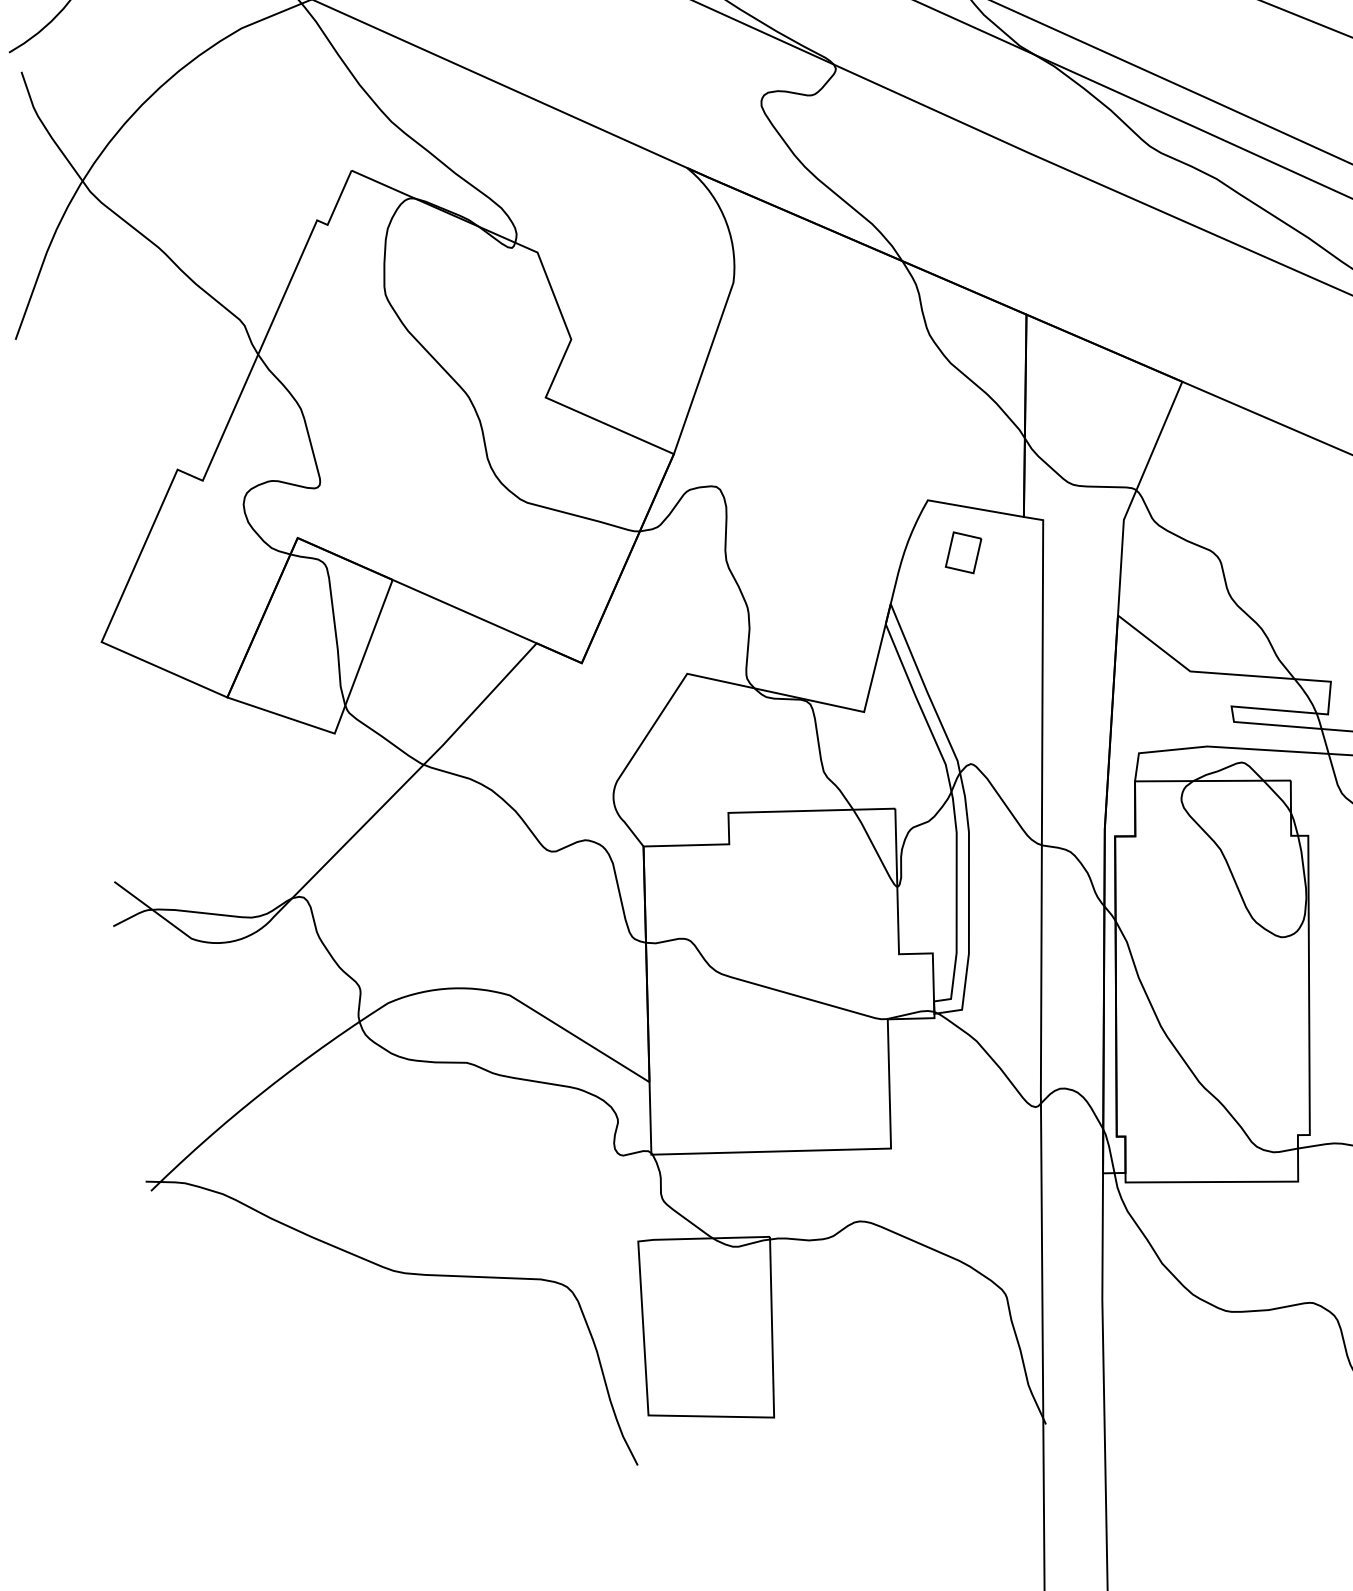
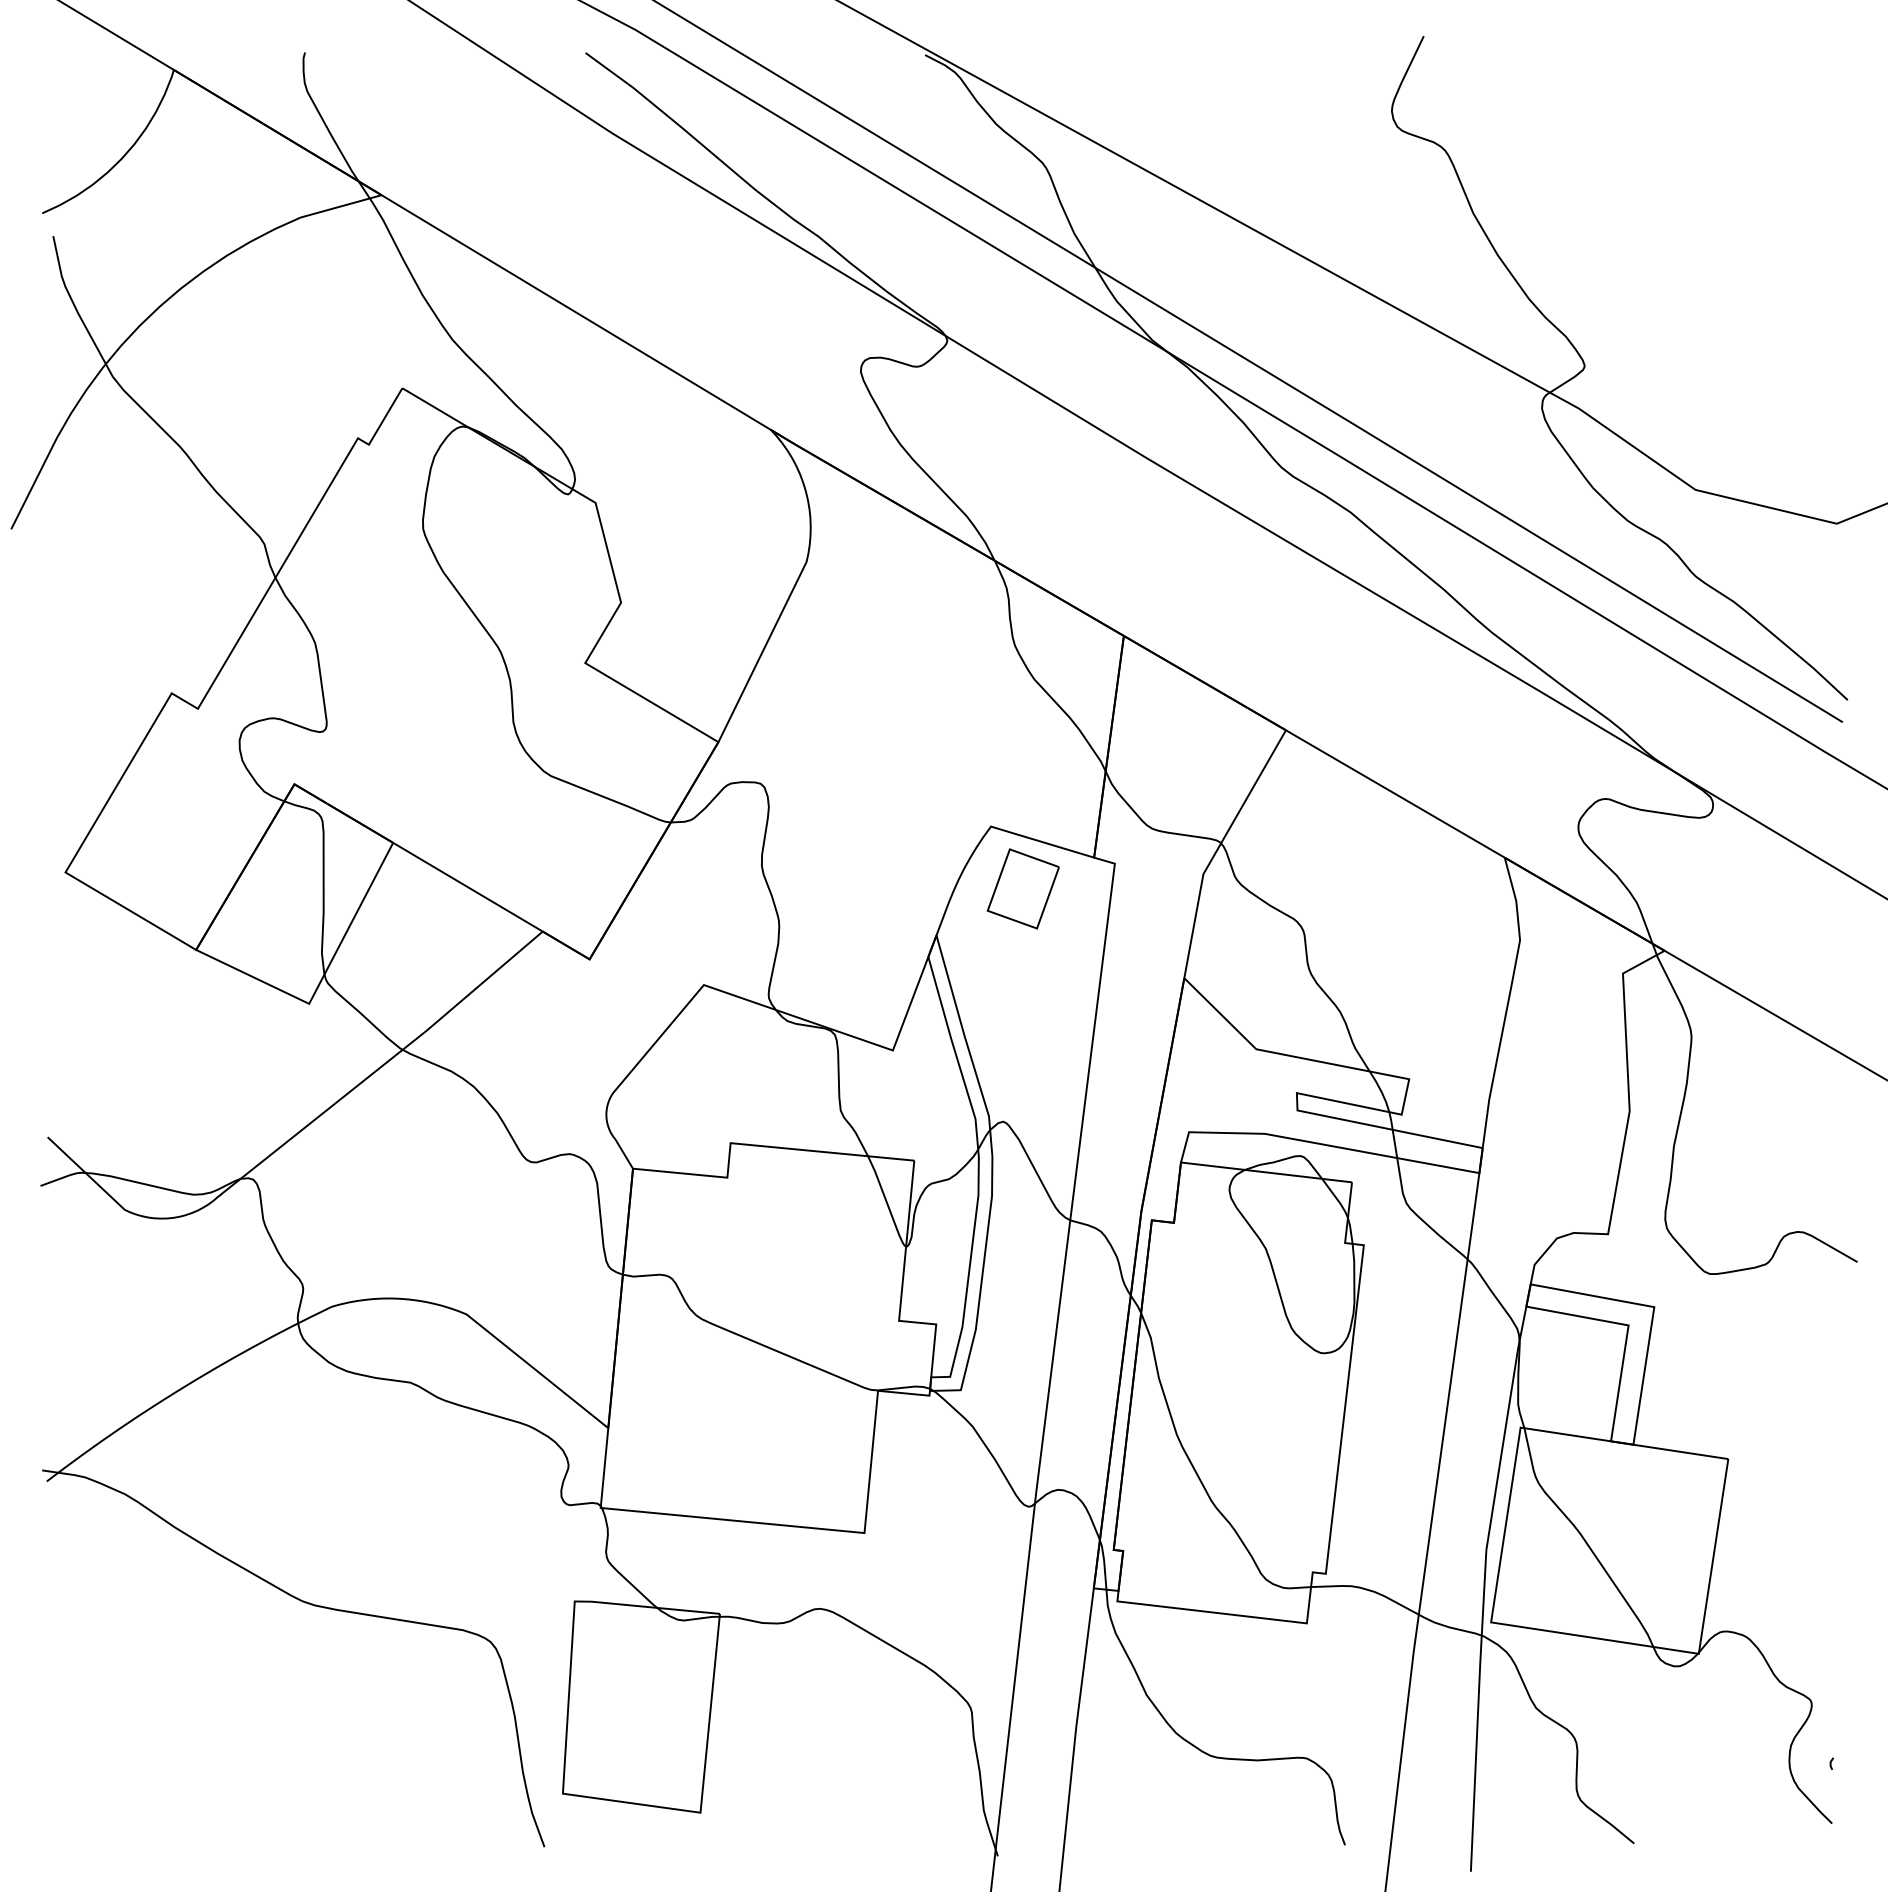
part: (962, 552) -> (1022, 888), size x1.67

